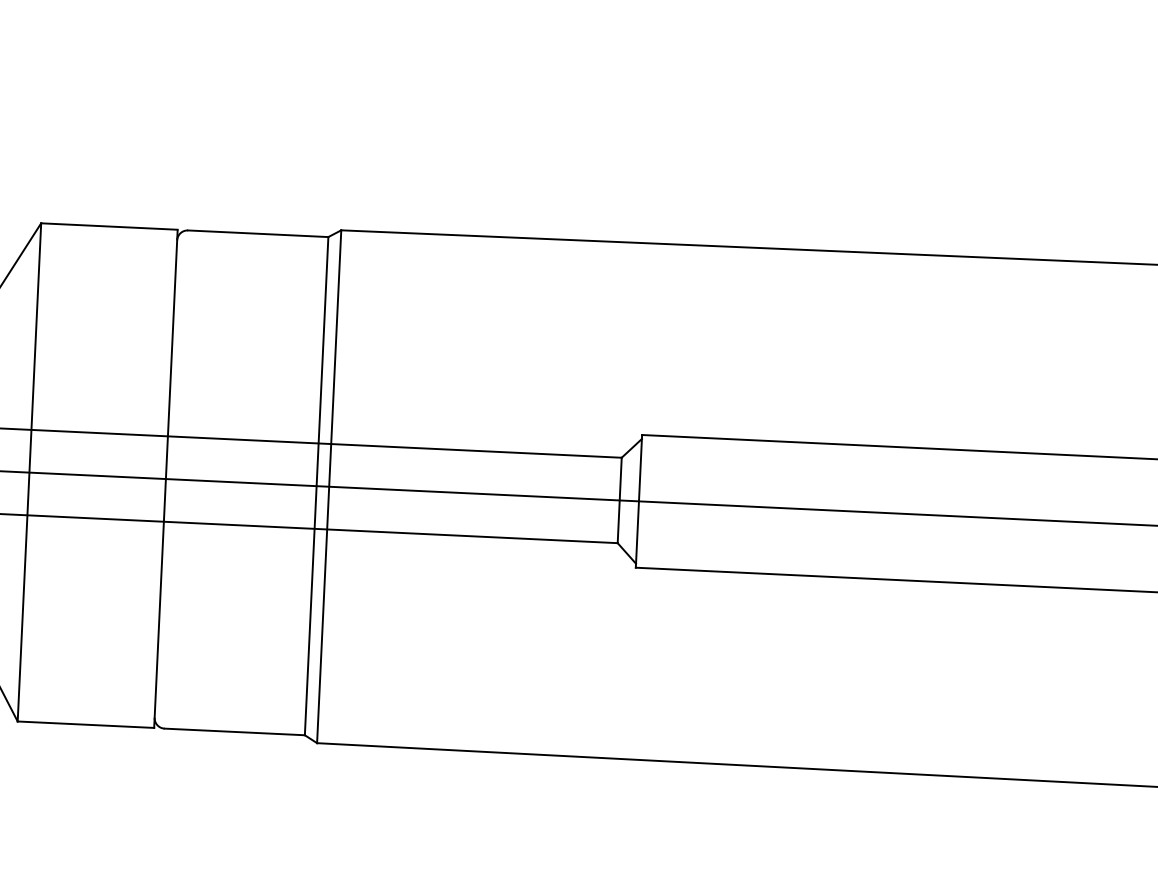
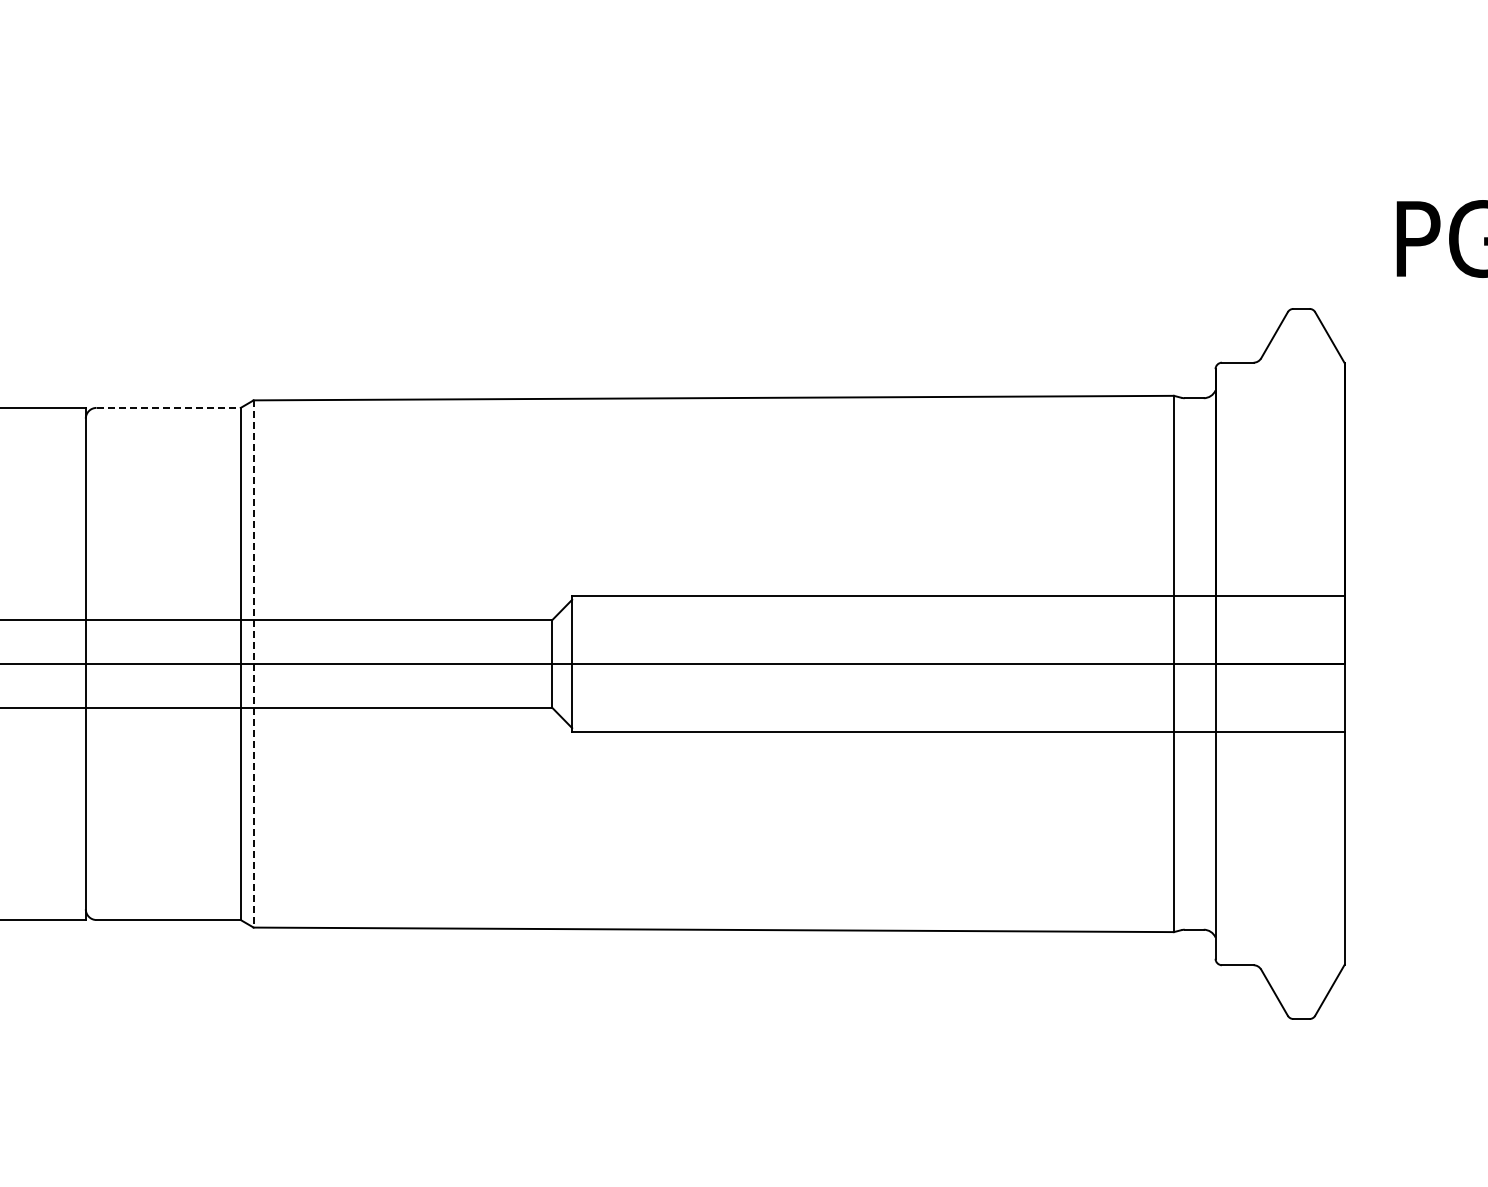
line: (259, 233) -> (169, 407), solid -> dashed
line: (329, 486) -> (253, 663), solid -> dashed

